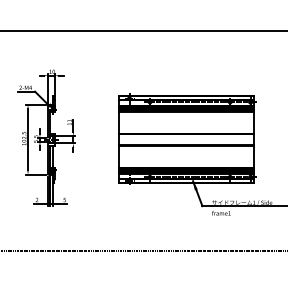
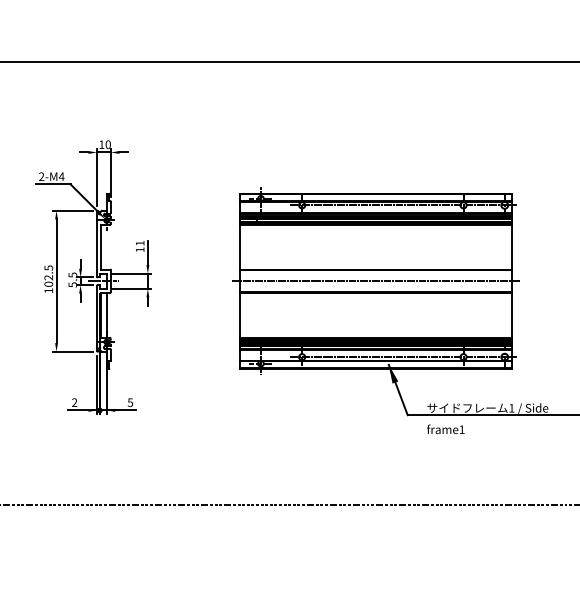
line: (186, 139) -> (375, 280), added

